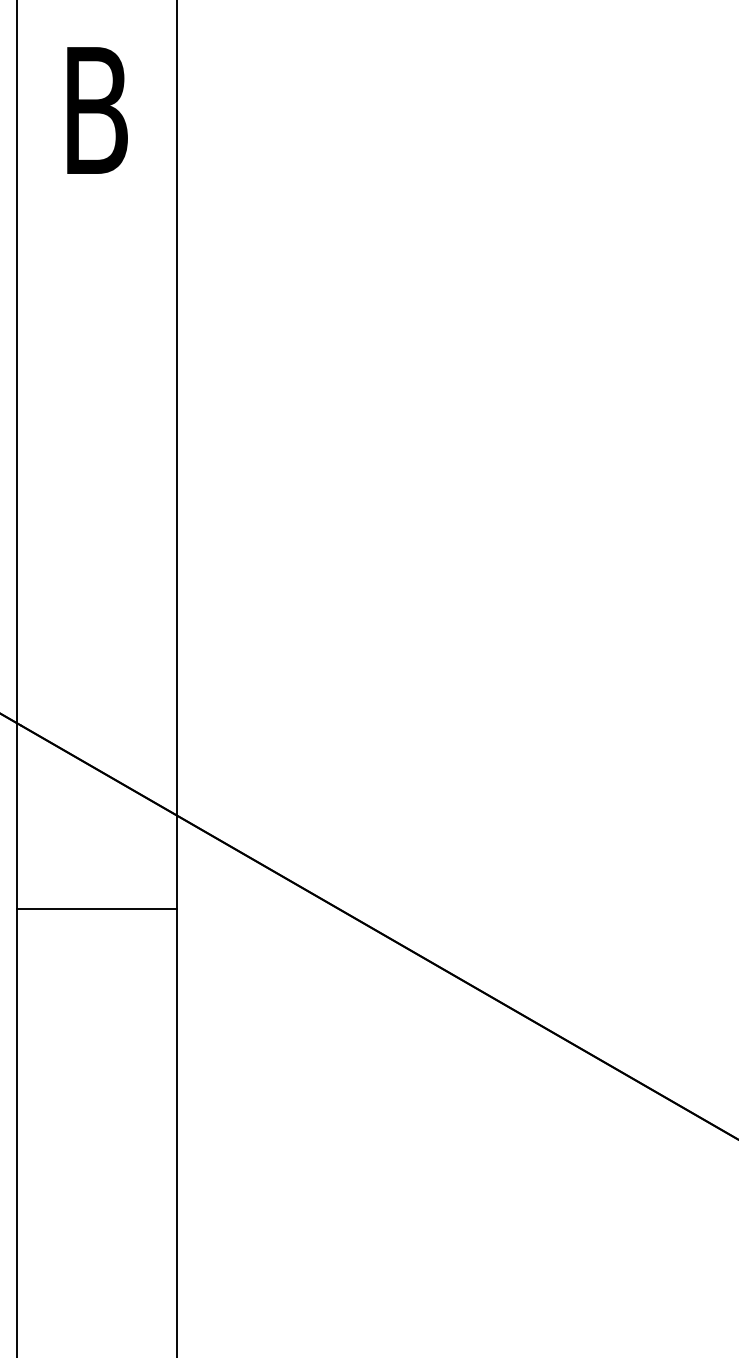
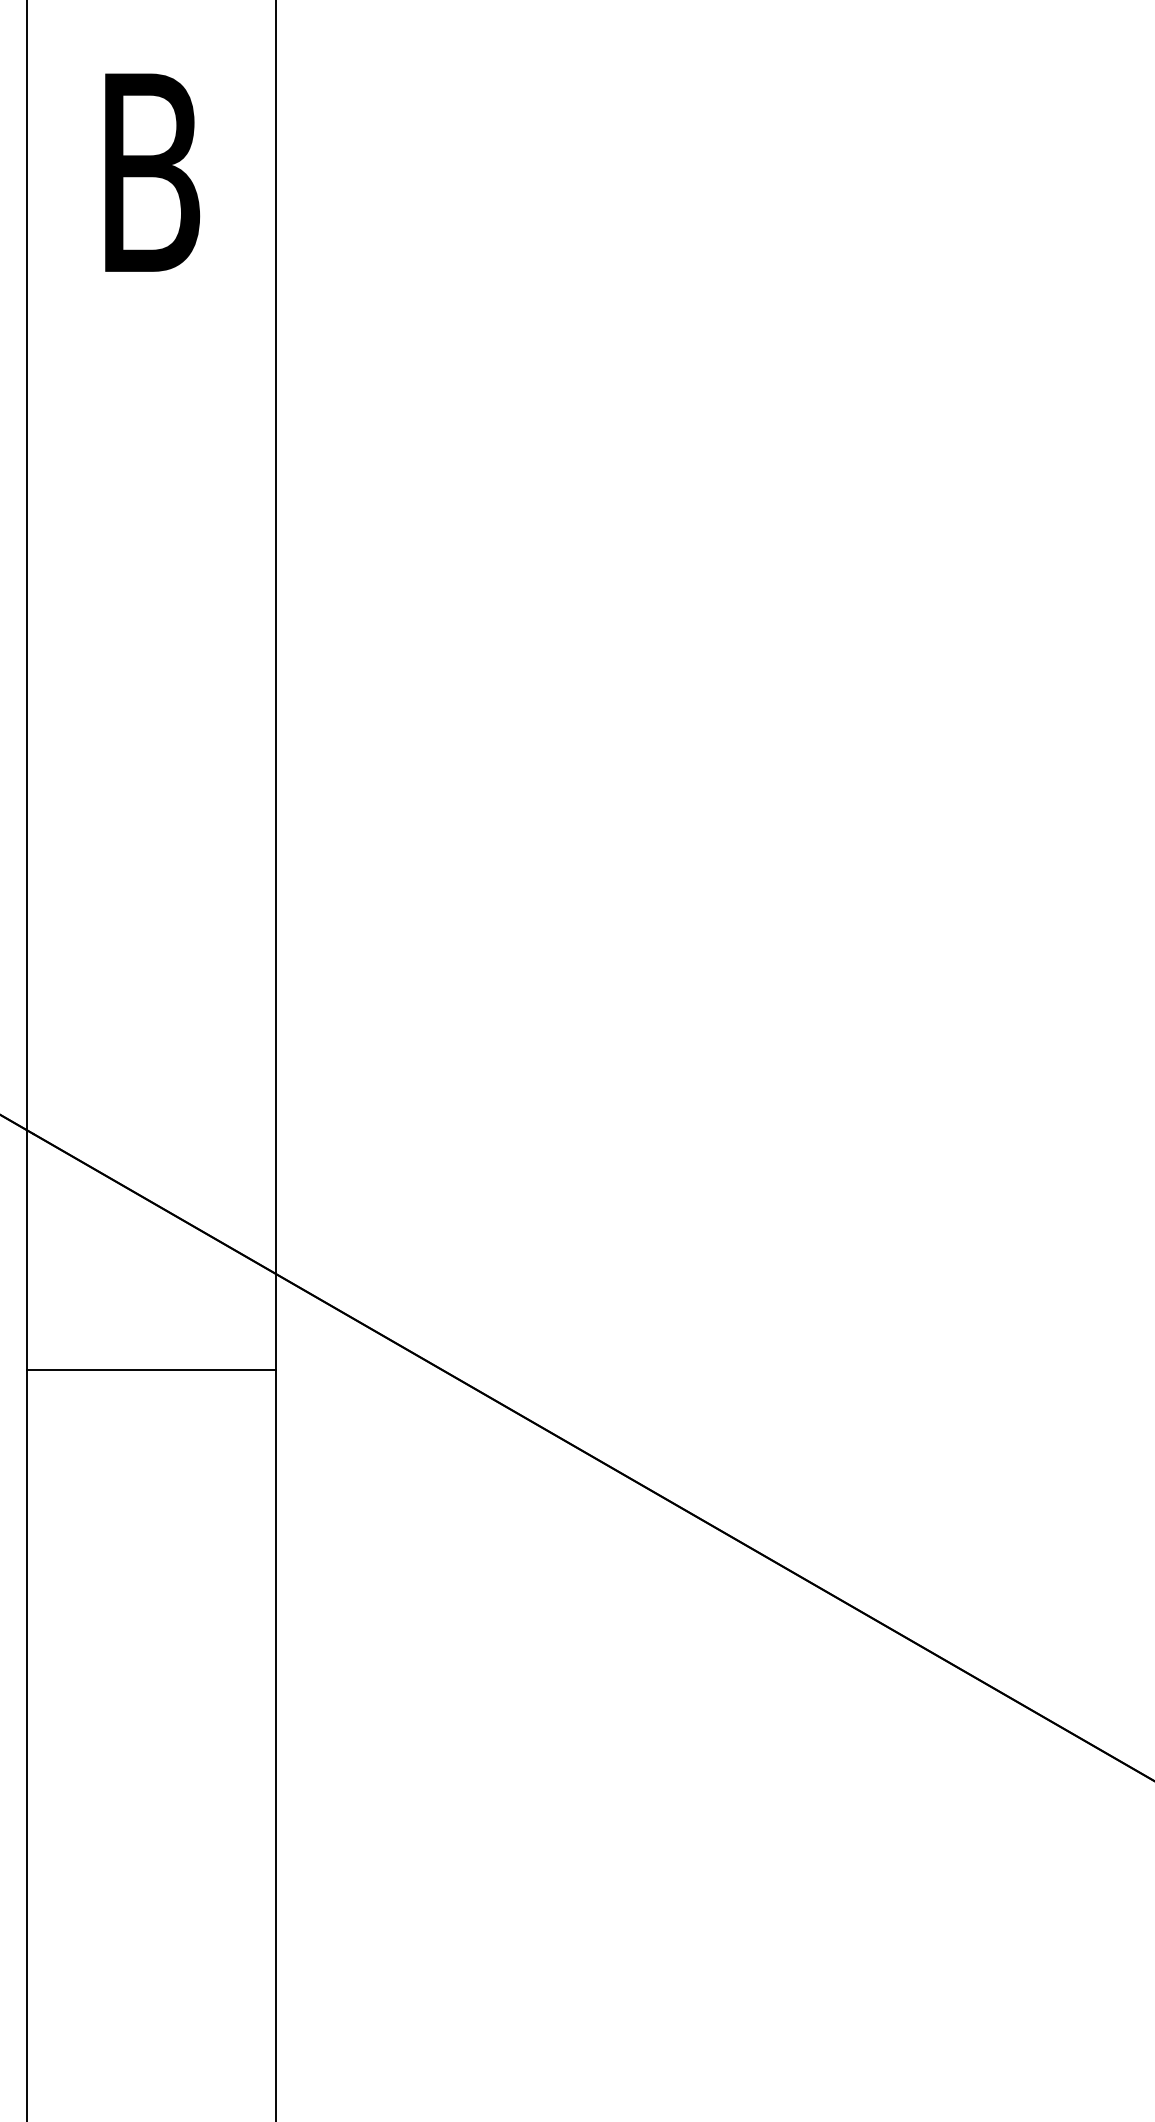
line: (96, 909) -> (150, 1371), moved

